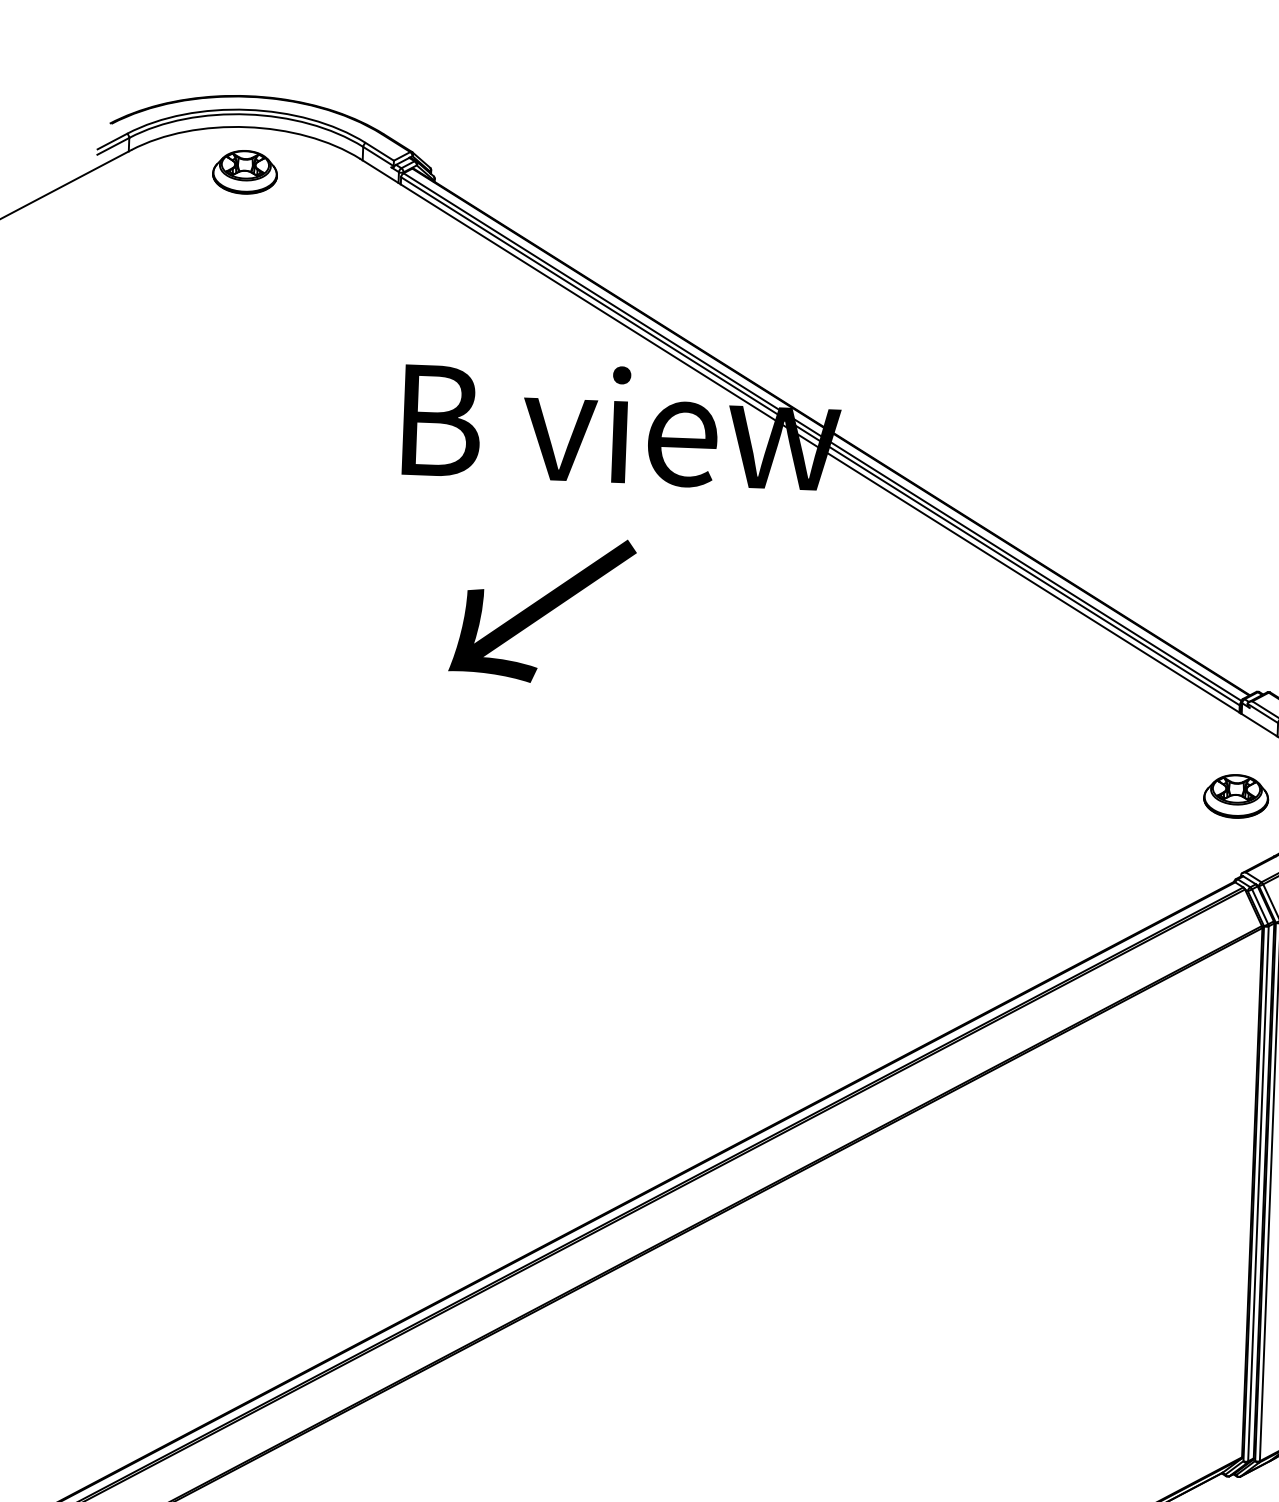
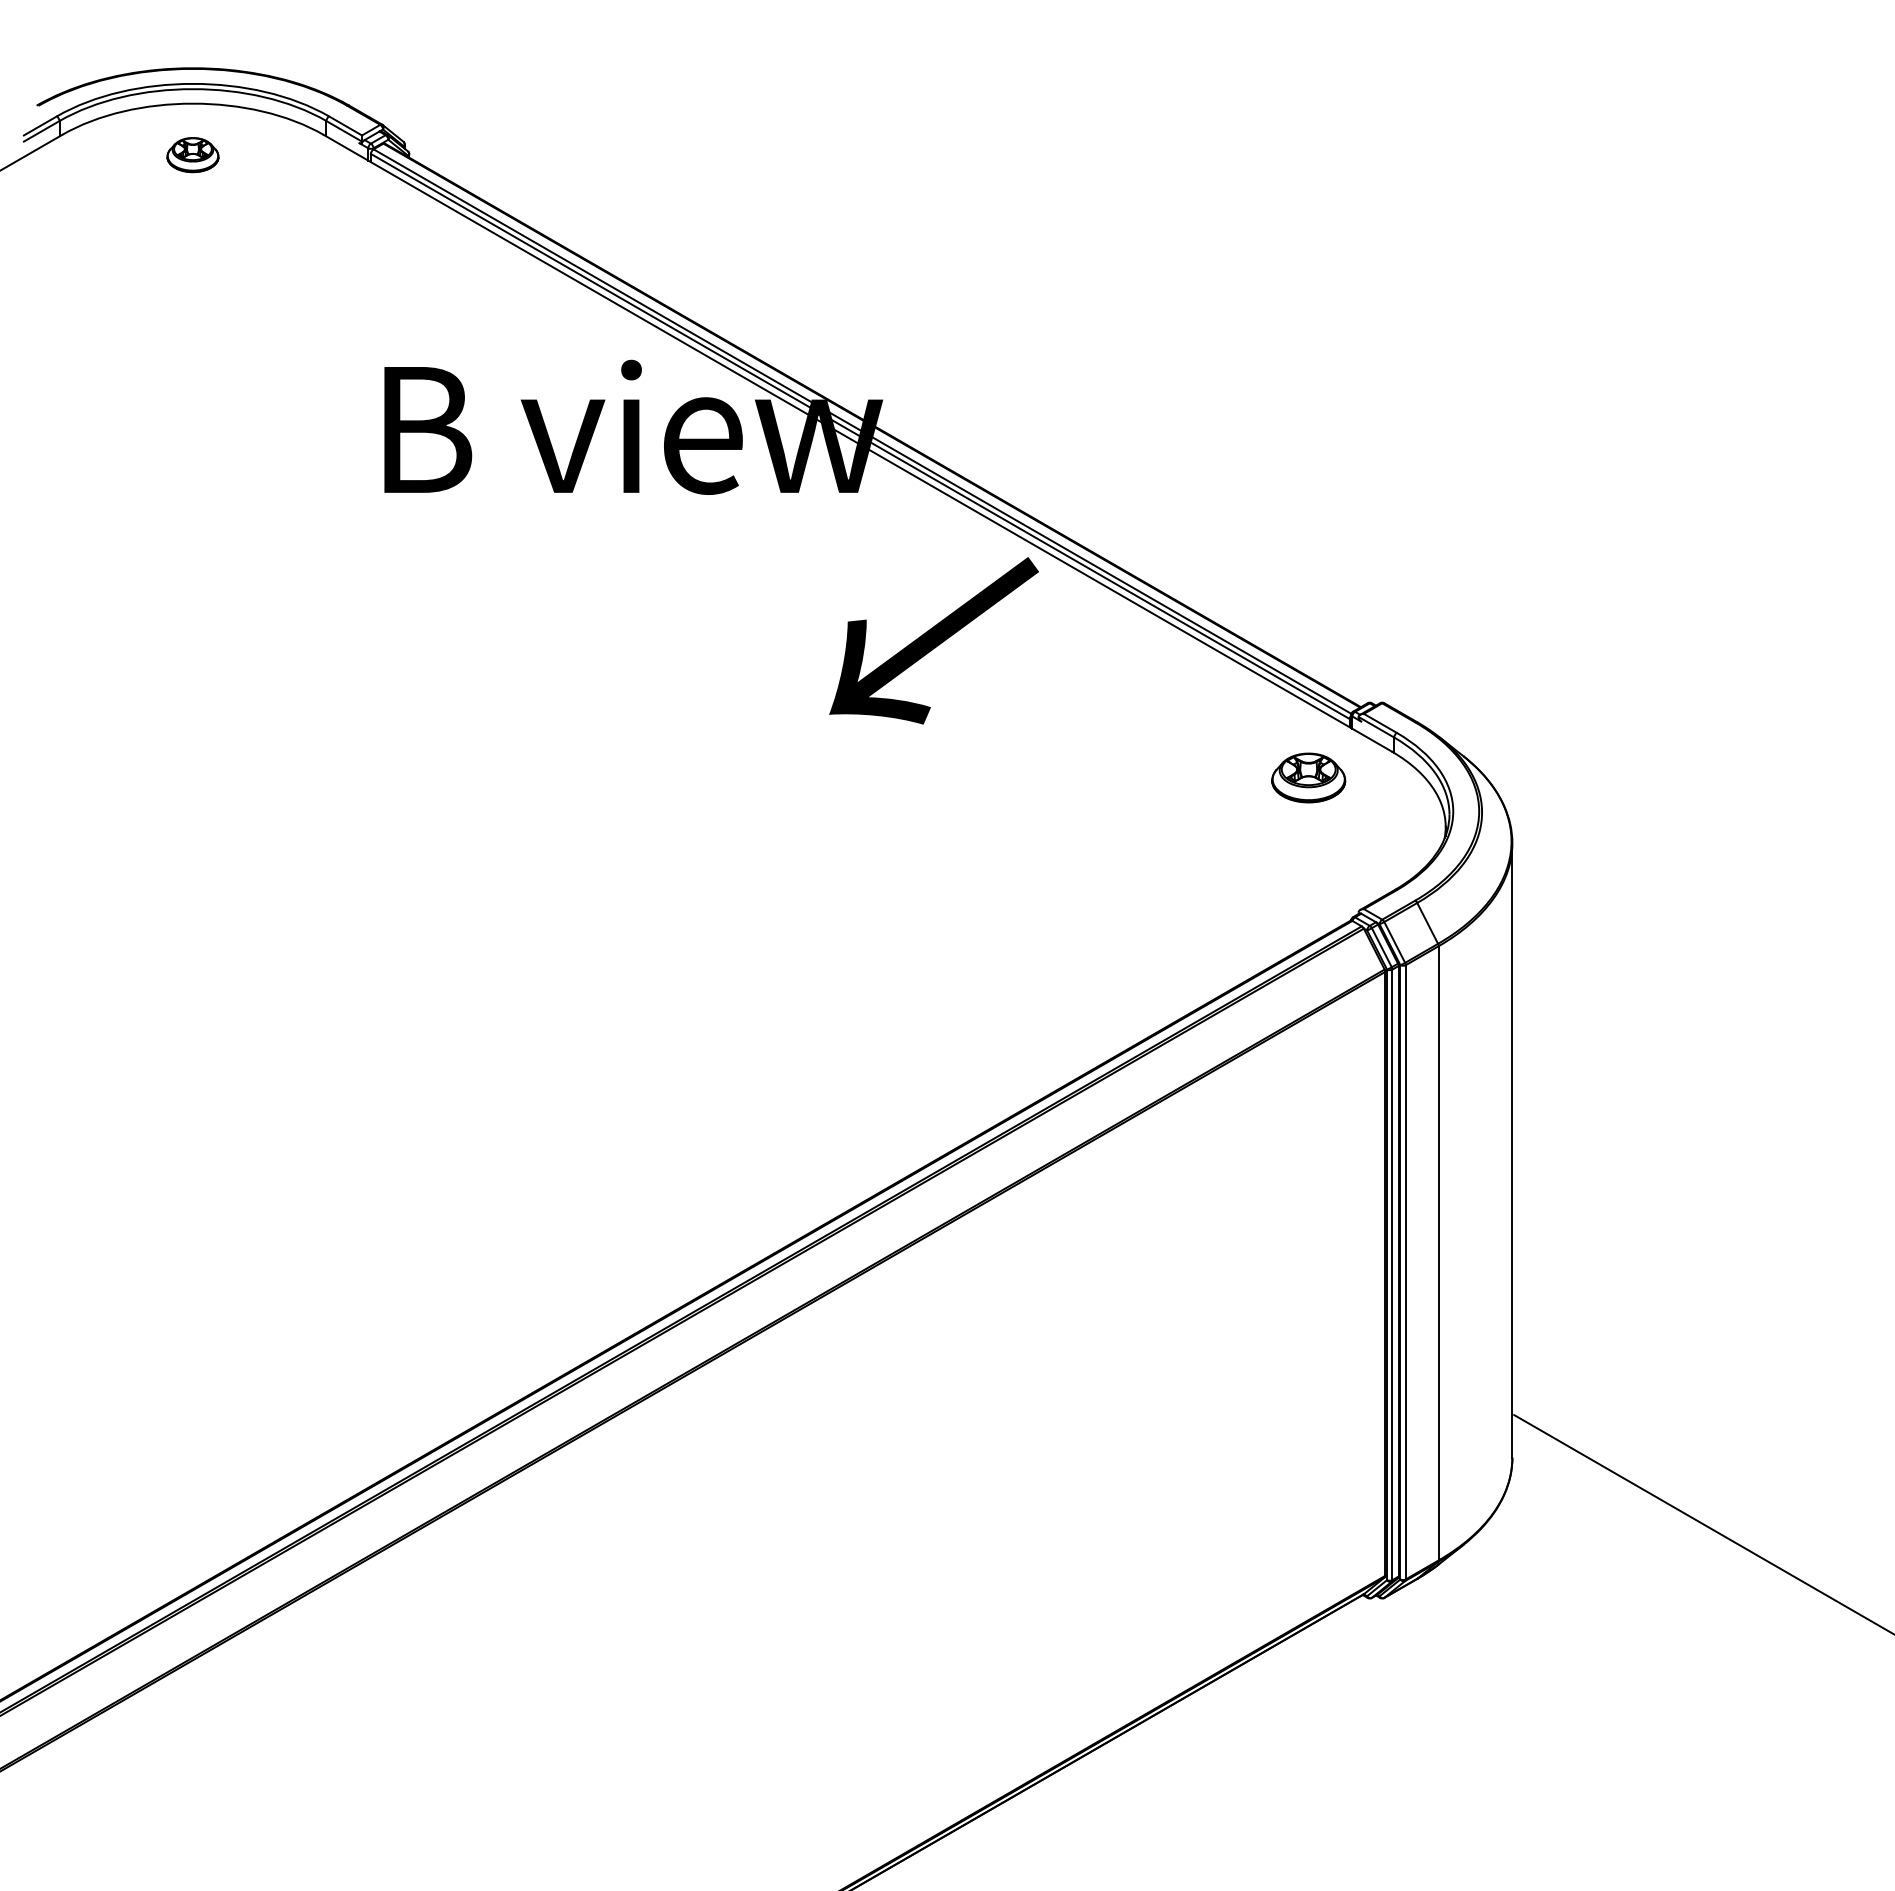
part: (244, 171) -> (192, 154), size x0.7
text: (542, 609) -> (933, 640), moved
part: (1236, 796) -> (1308, 777), moved

